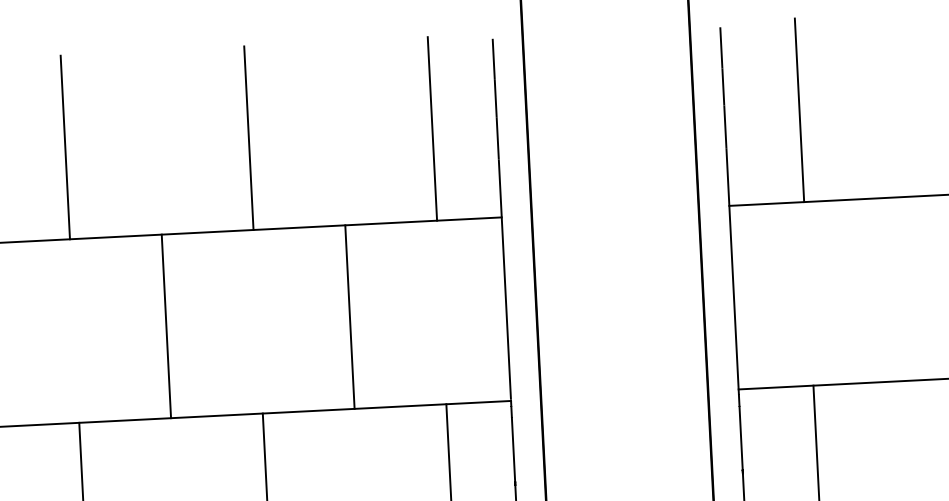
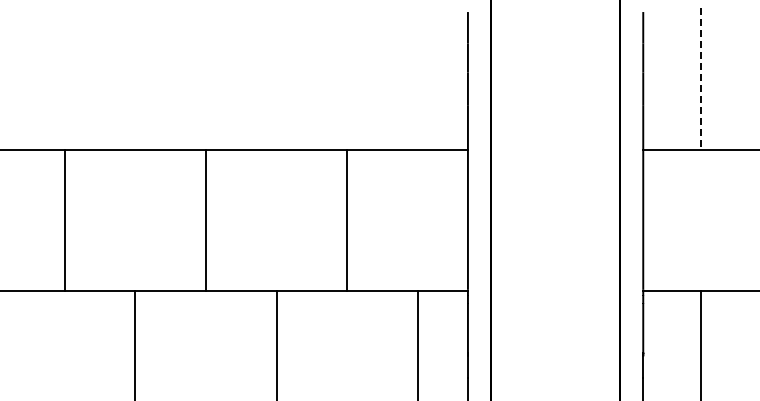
line: (799, 109) -> (700, 78), solid -> dashed
line: (432, 128) -> (418, 78), removed
line: (248, 137) -> (276, 78), removed
line: (65, 146) -> (135, 78), removed

